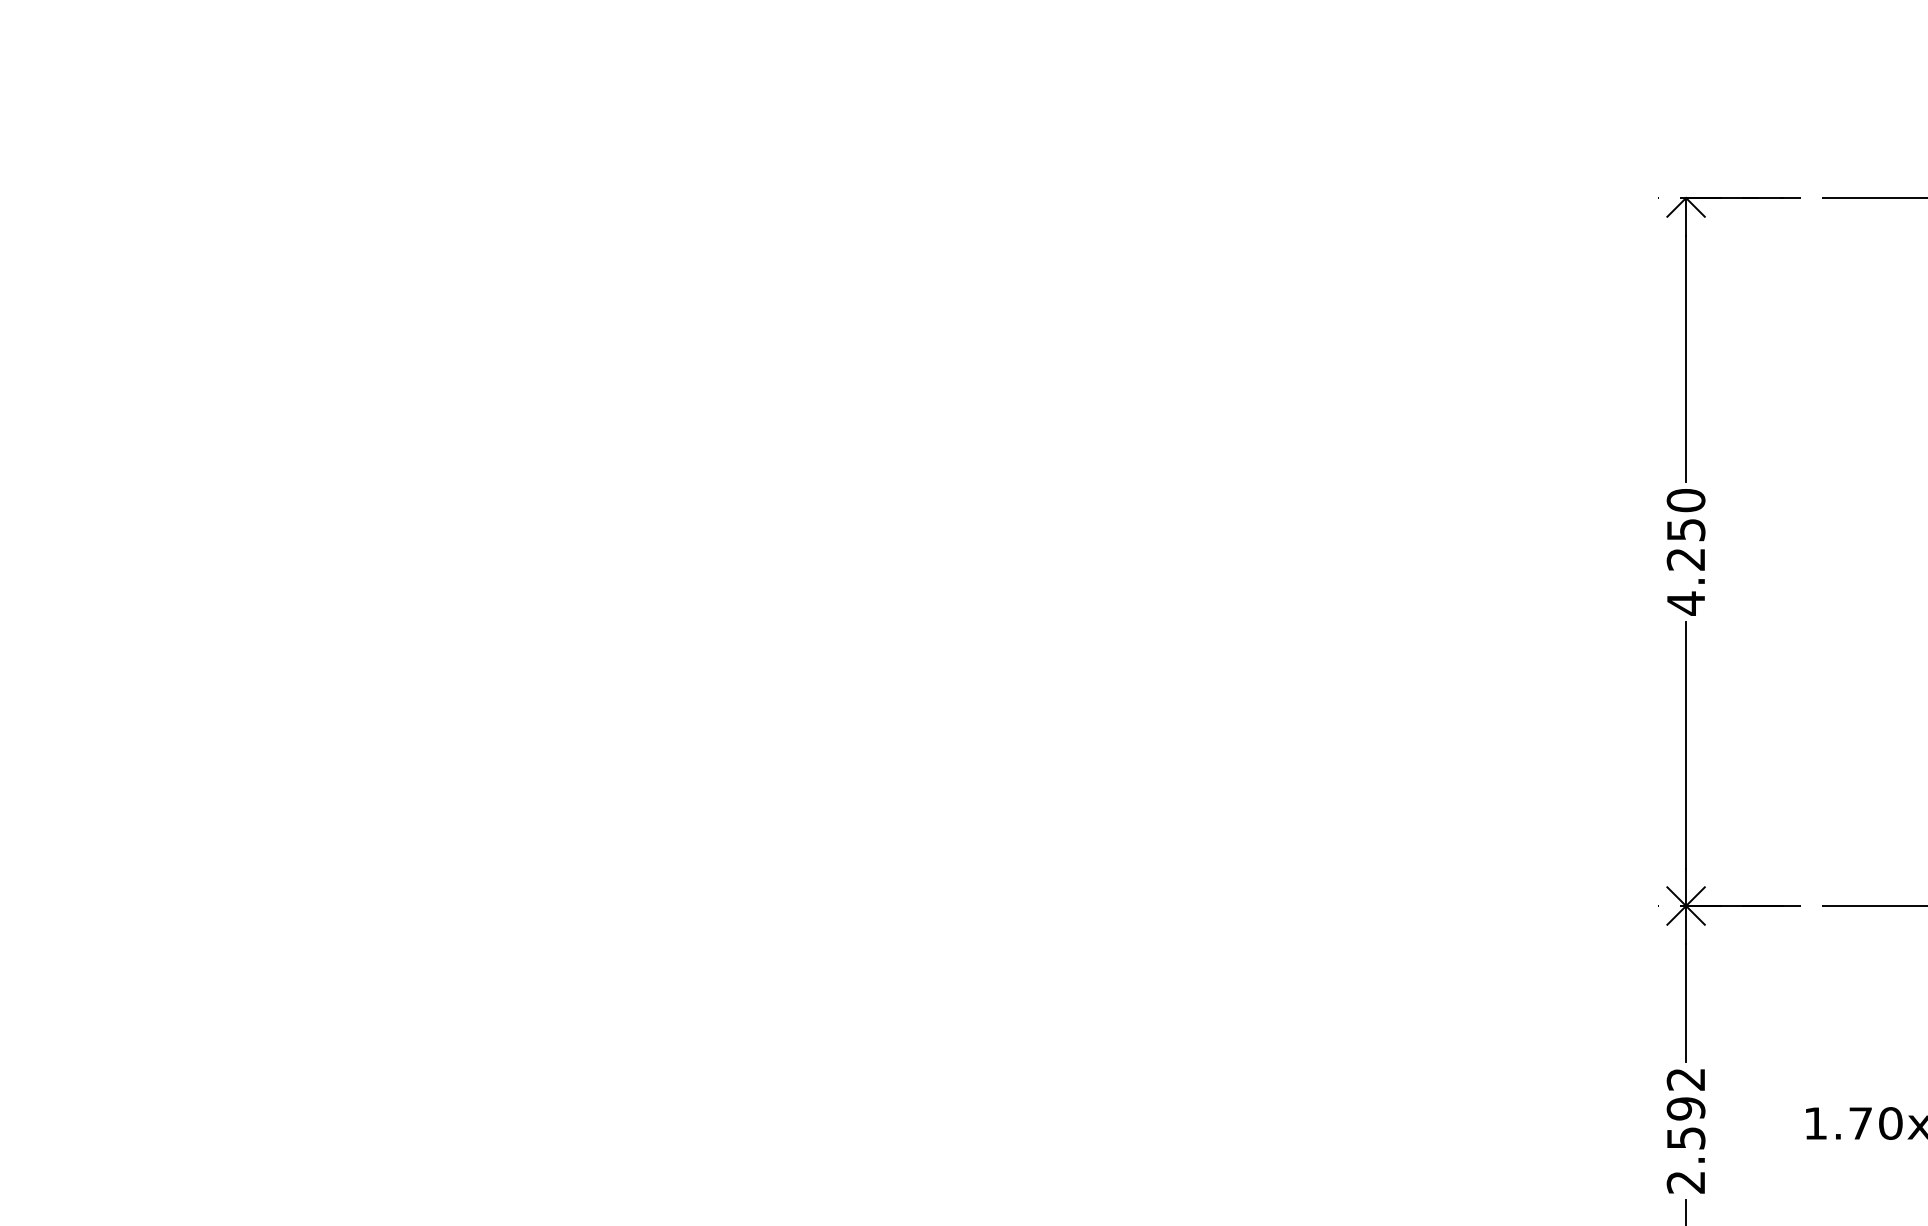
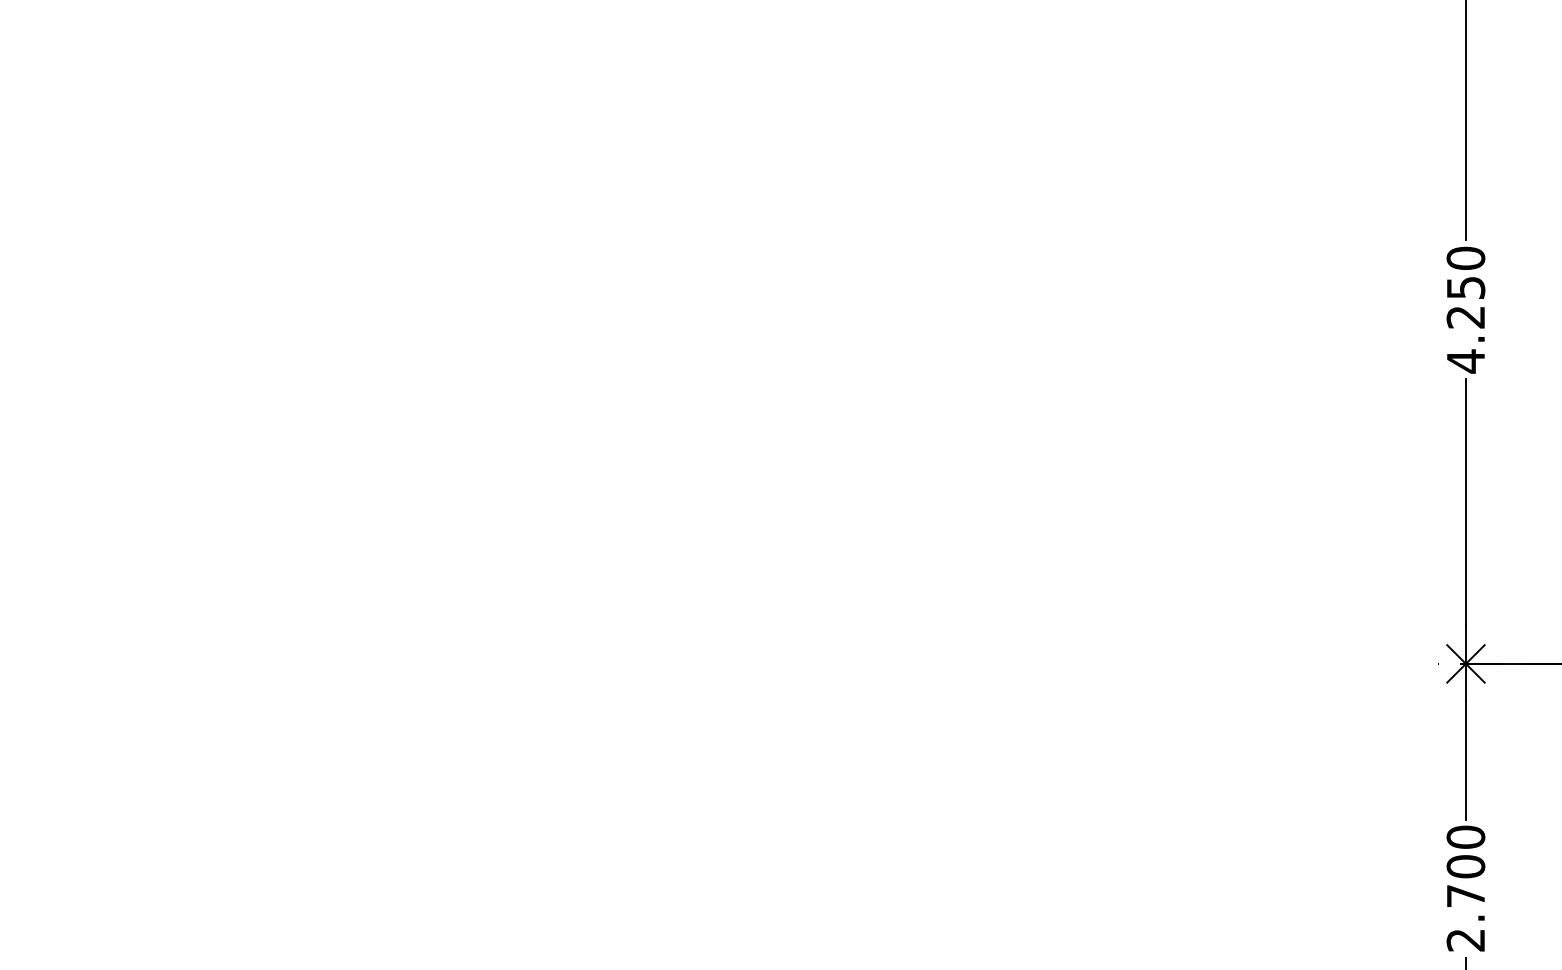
text: (1685, 1108) -> (1465, 866), 2.592 -> 2.700

